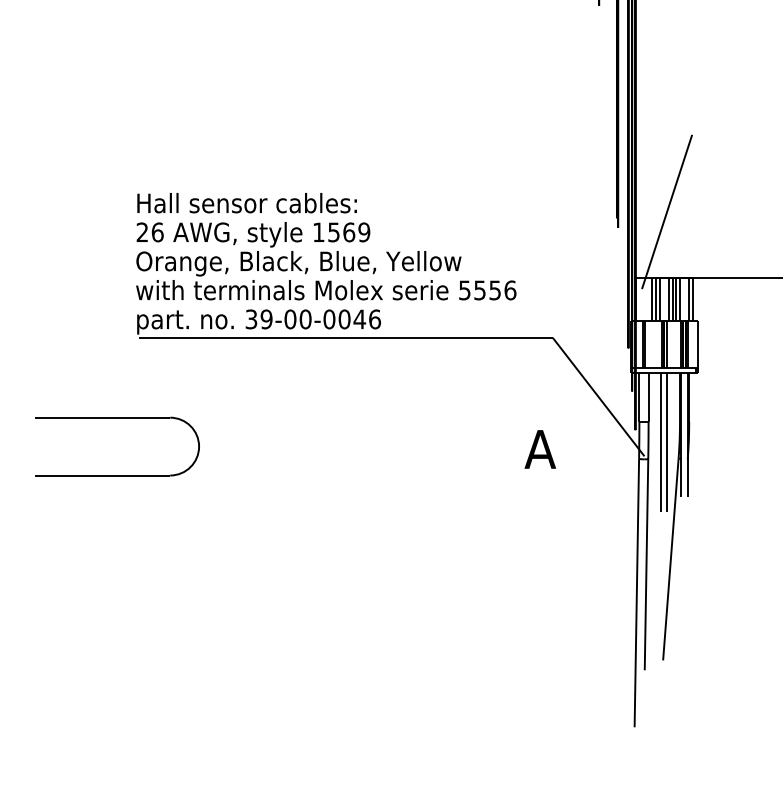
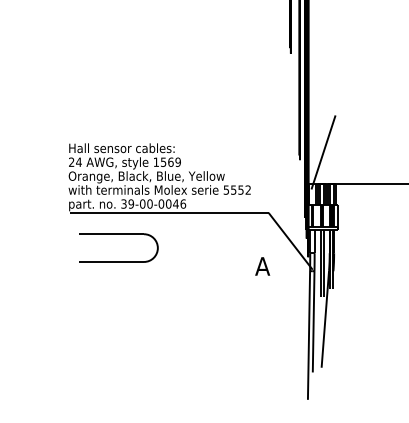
text: (156, 230) -> (78, 161), 26 -> 24
text: (510, 289) -> (248, 189), 5556 -> 5552
part: (117, 418) -> (118, 234), moved

